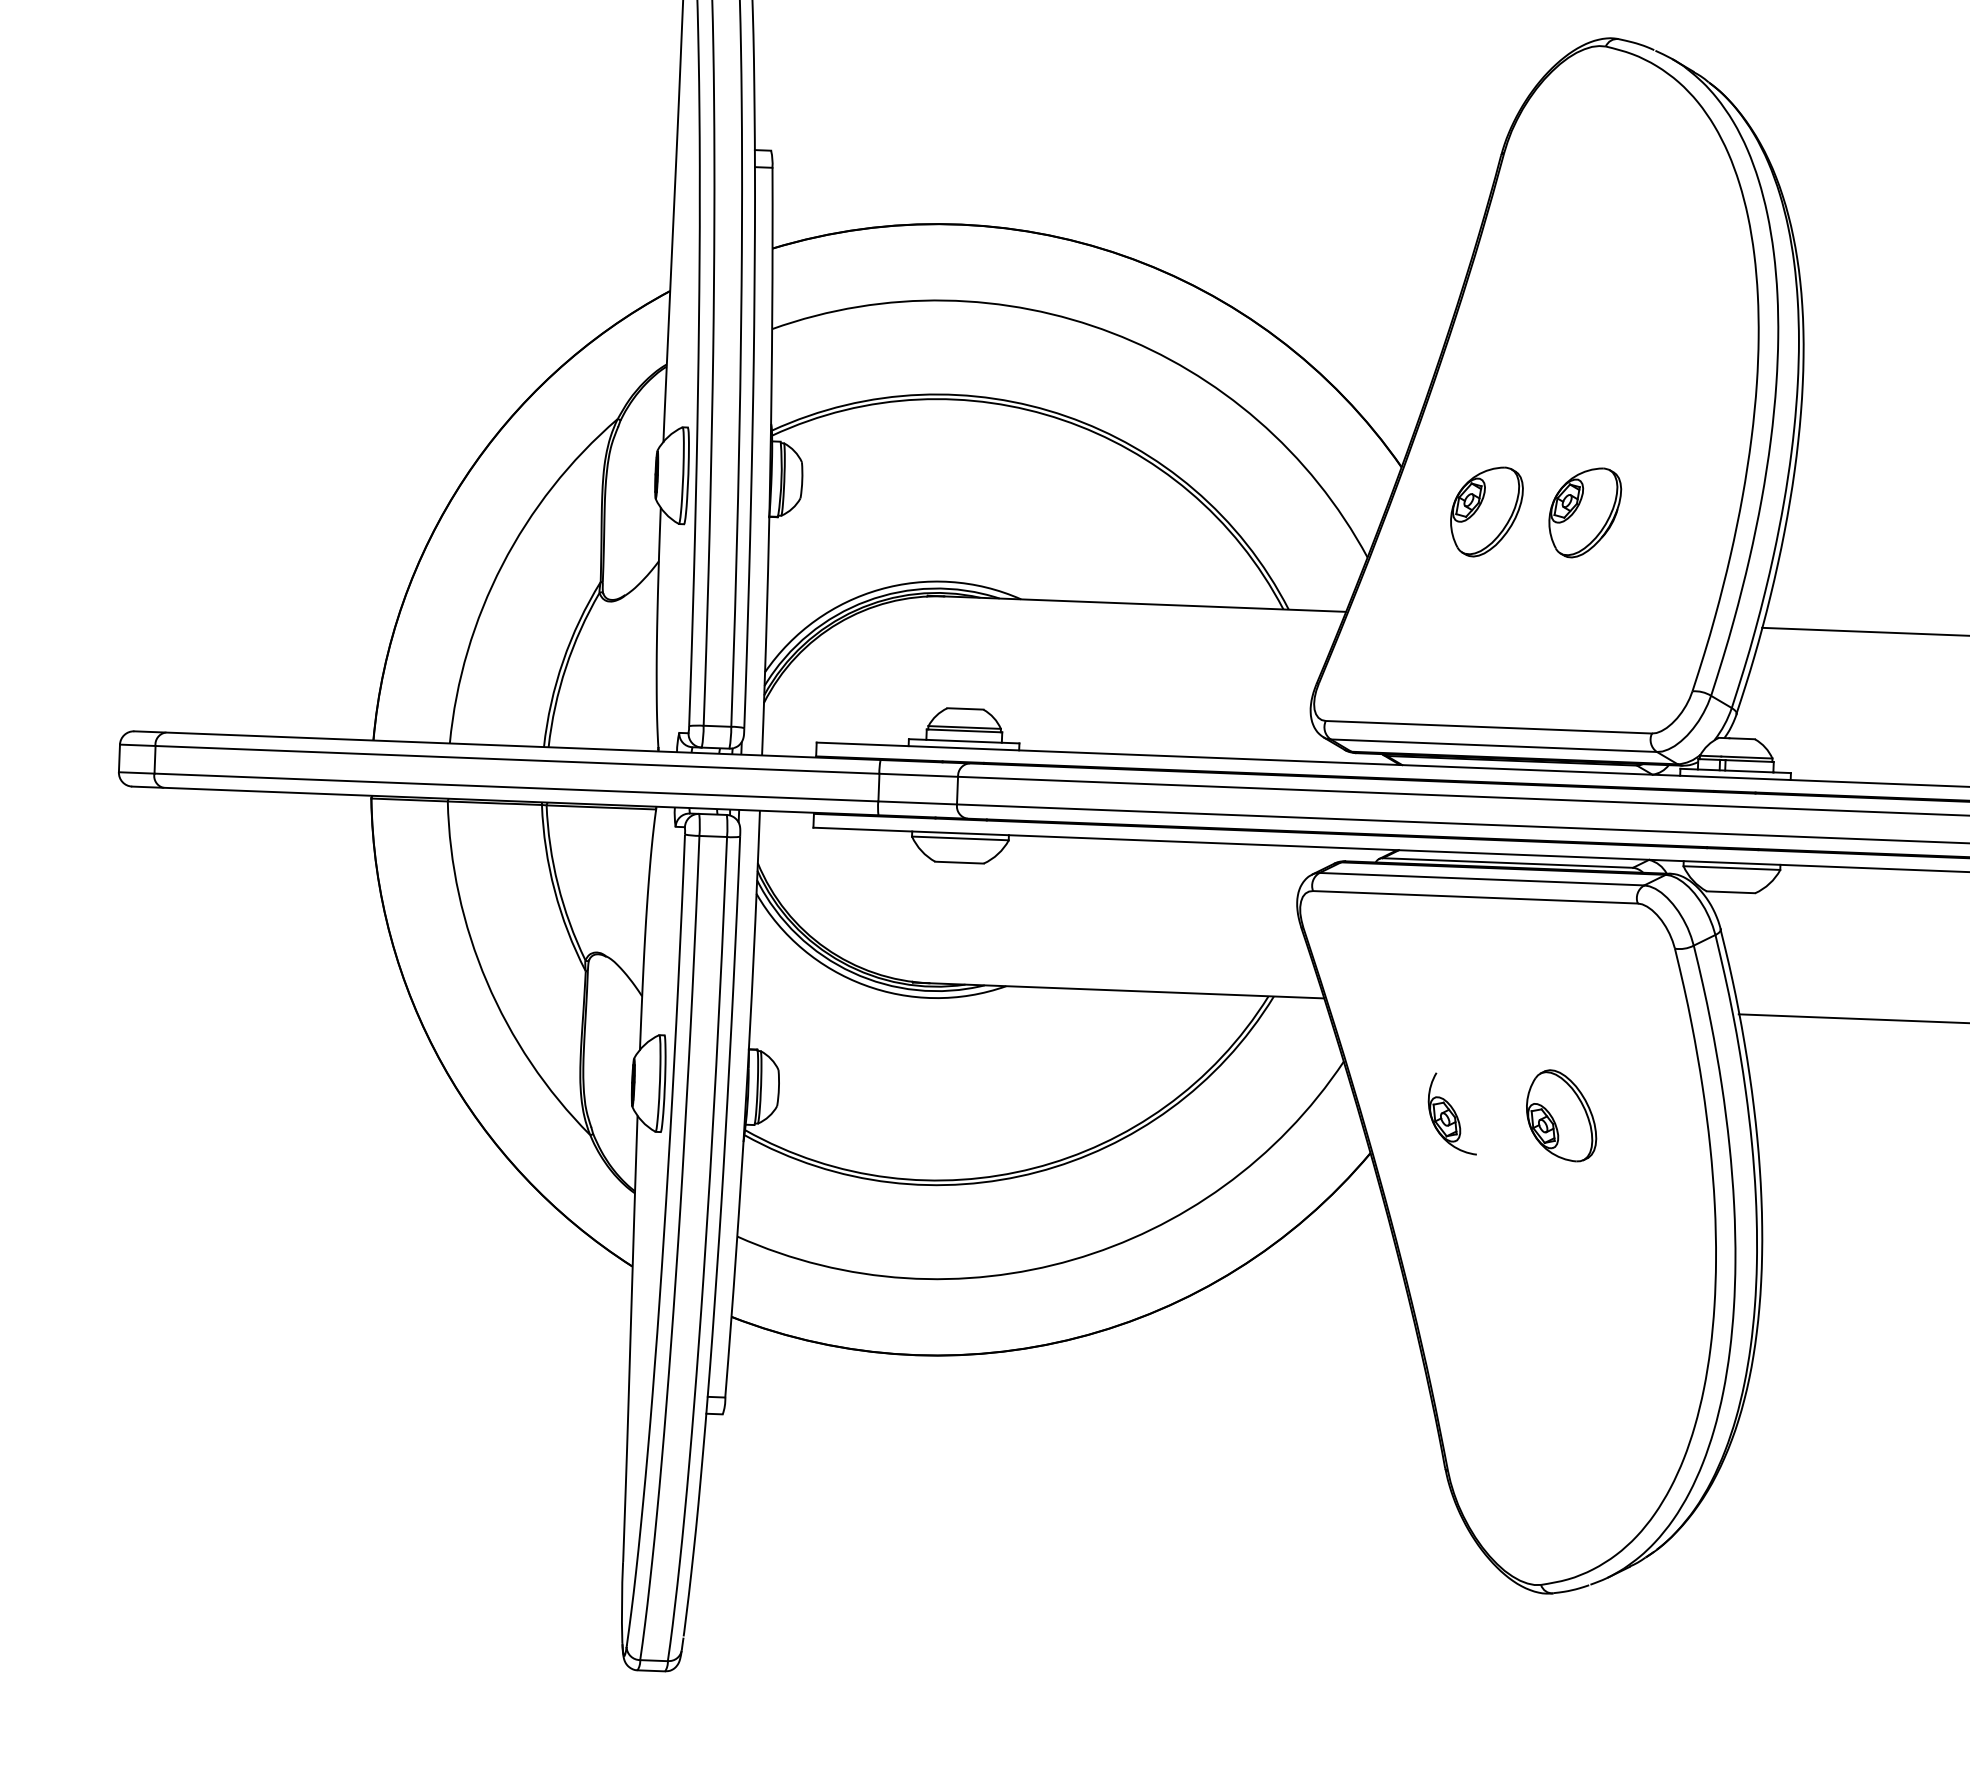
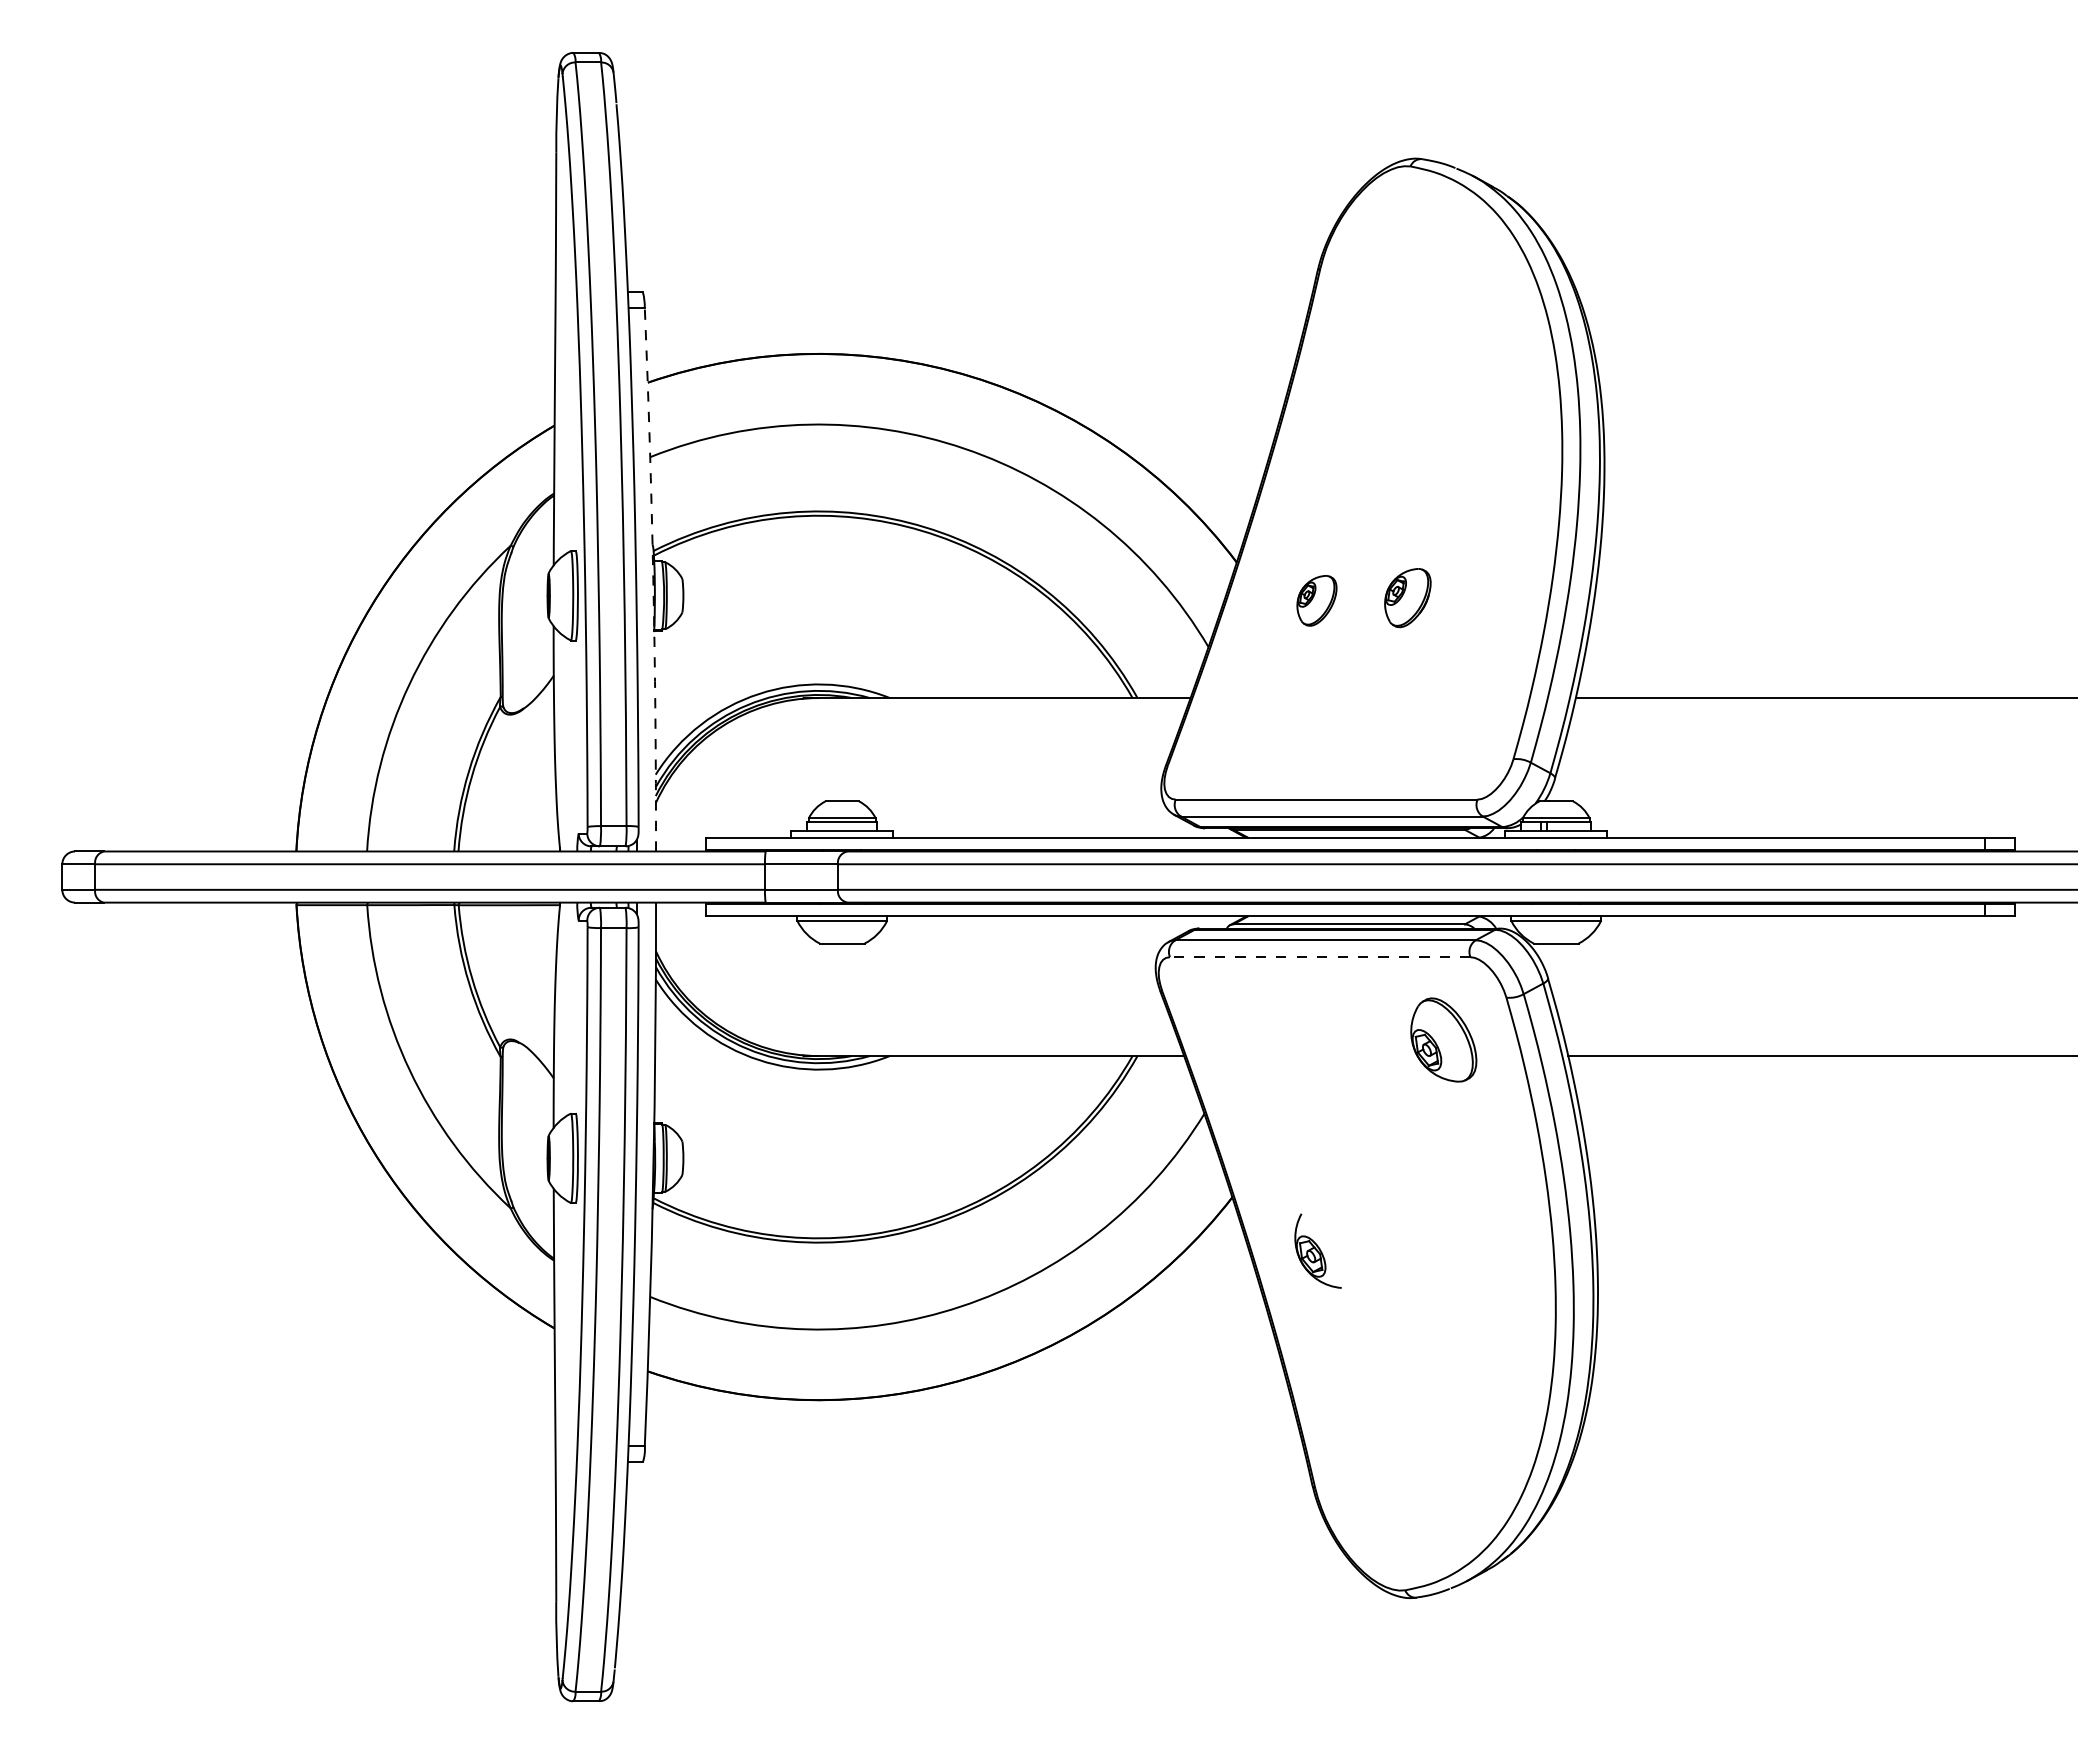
arc: (770, 461) -> (653, 579), solid -> dashed
part: (1486, 511) -> (1316, 600), size x0.6
part: (1584, 512) -> (1407, 597), size x0.7
line: (1474, 897) -> (1319, 957), solid -> dashed
part: (1452, 1113) -> (1317, 1250), moved
part: (1561, 1115) -> (1443, 1039), moved

